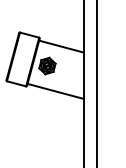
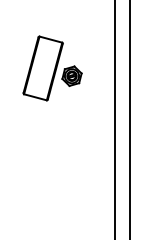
line: (61, 46) -> (88, 53), removed
line: (55, 91) -> (81, 106), removed

